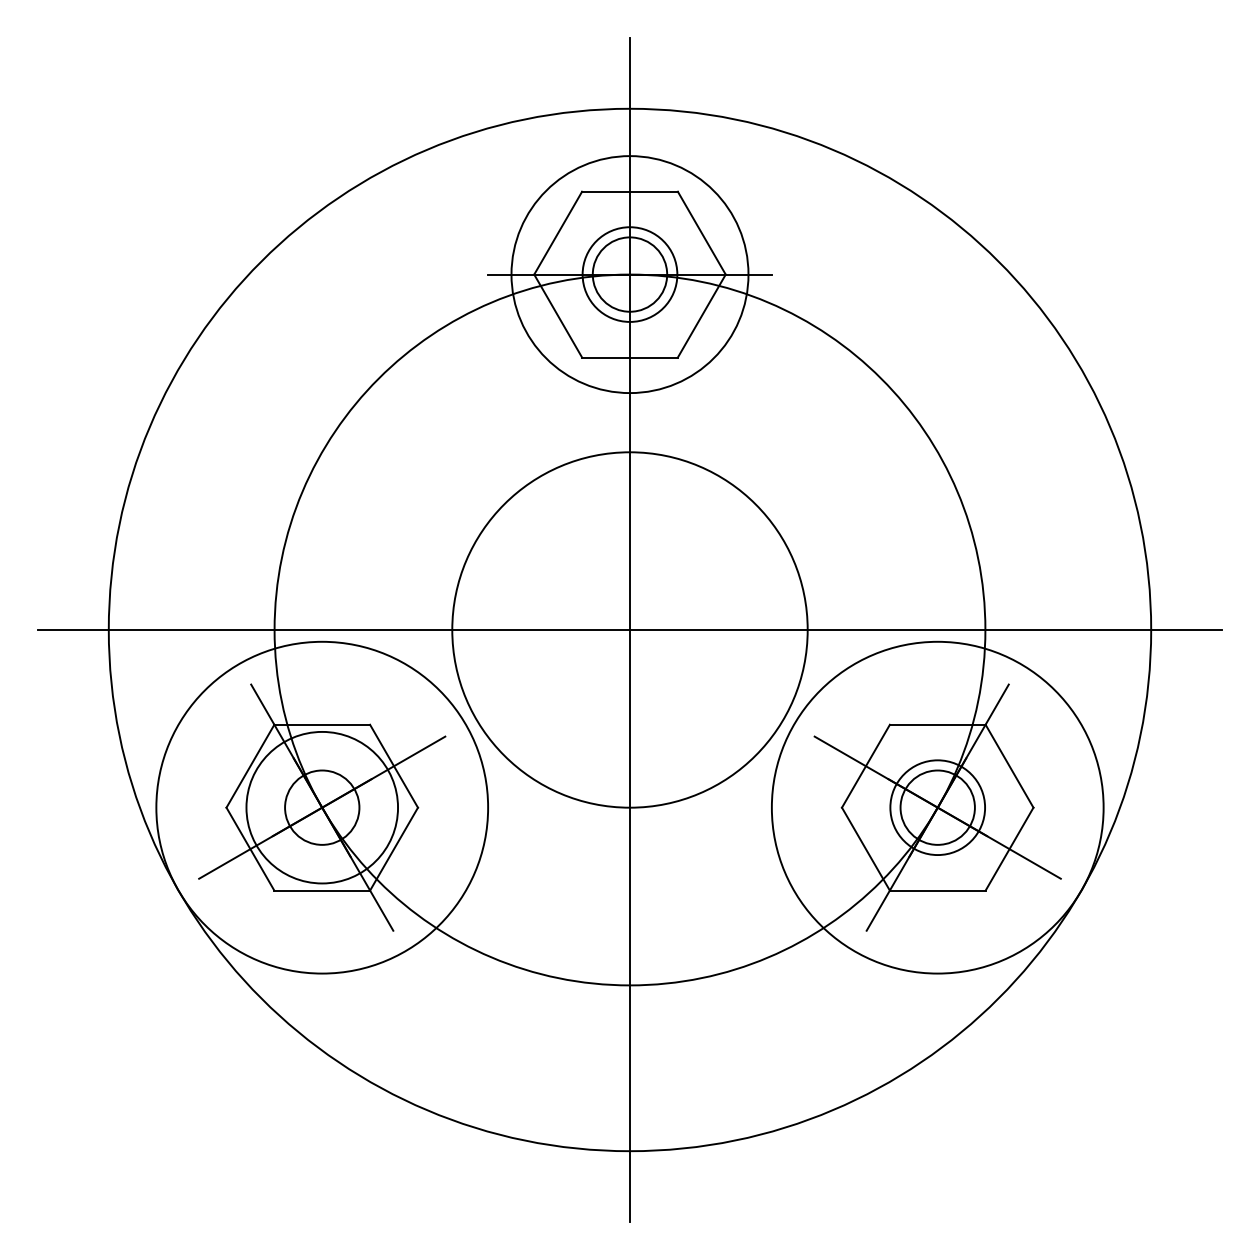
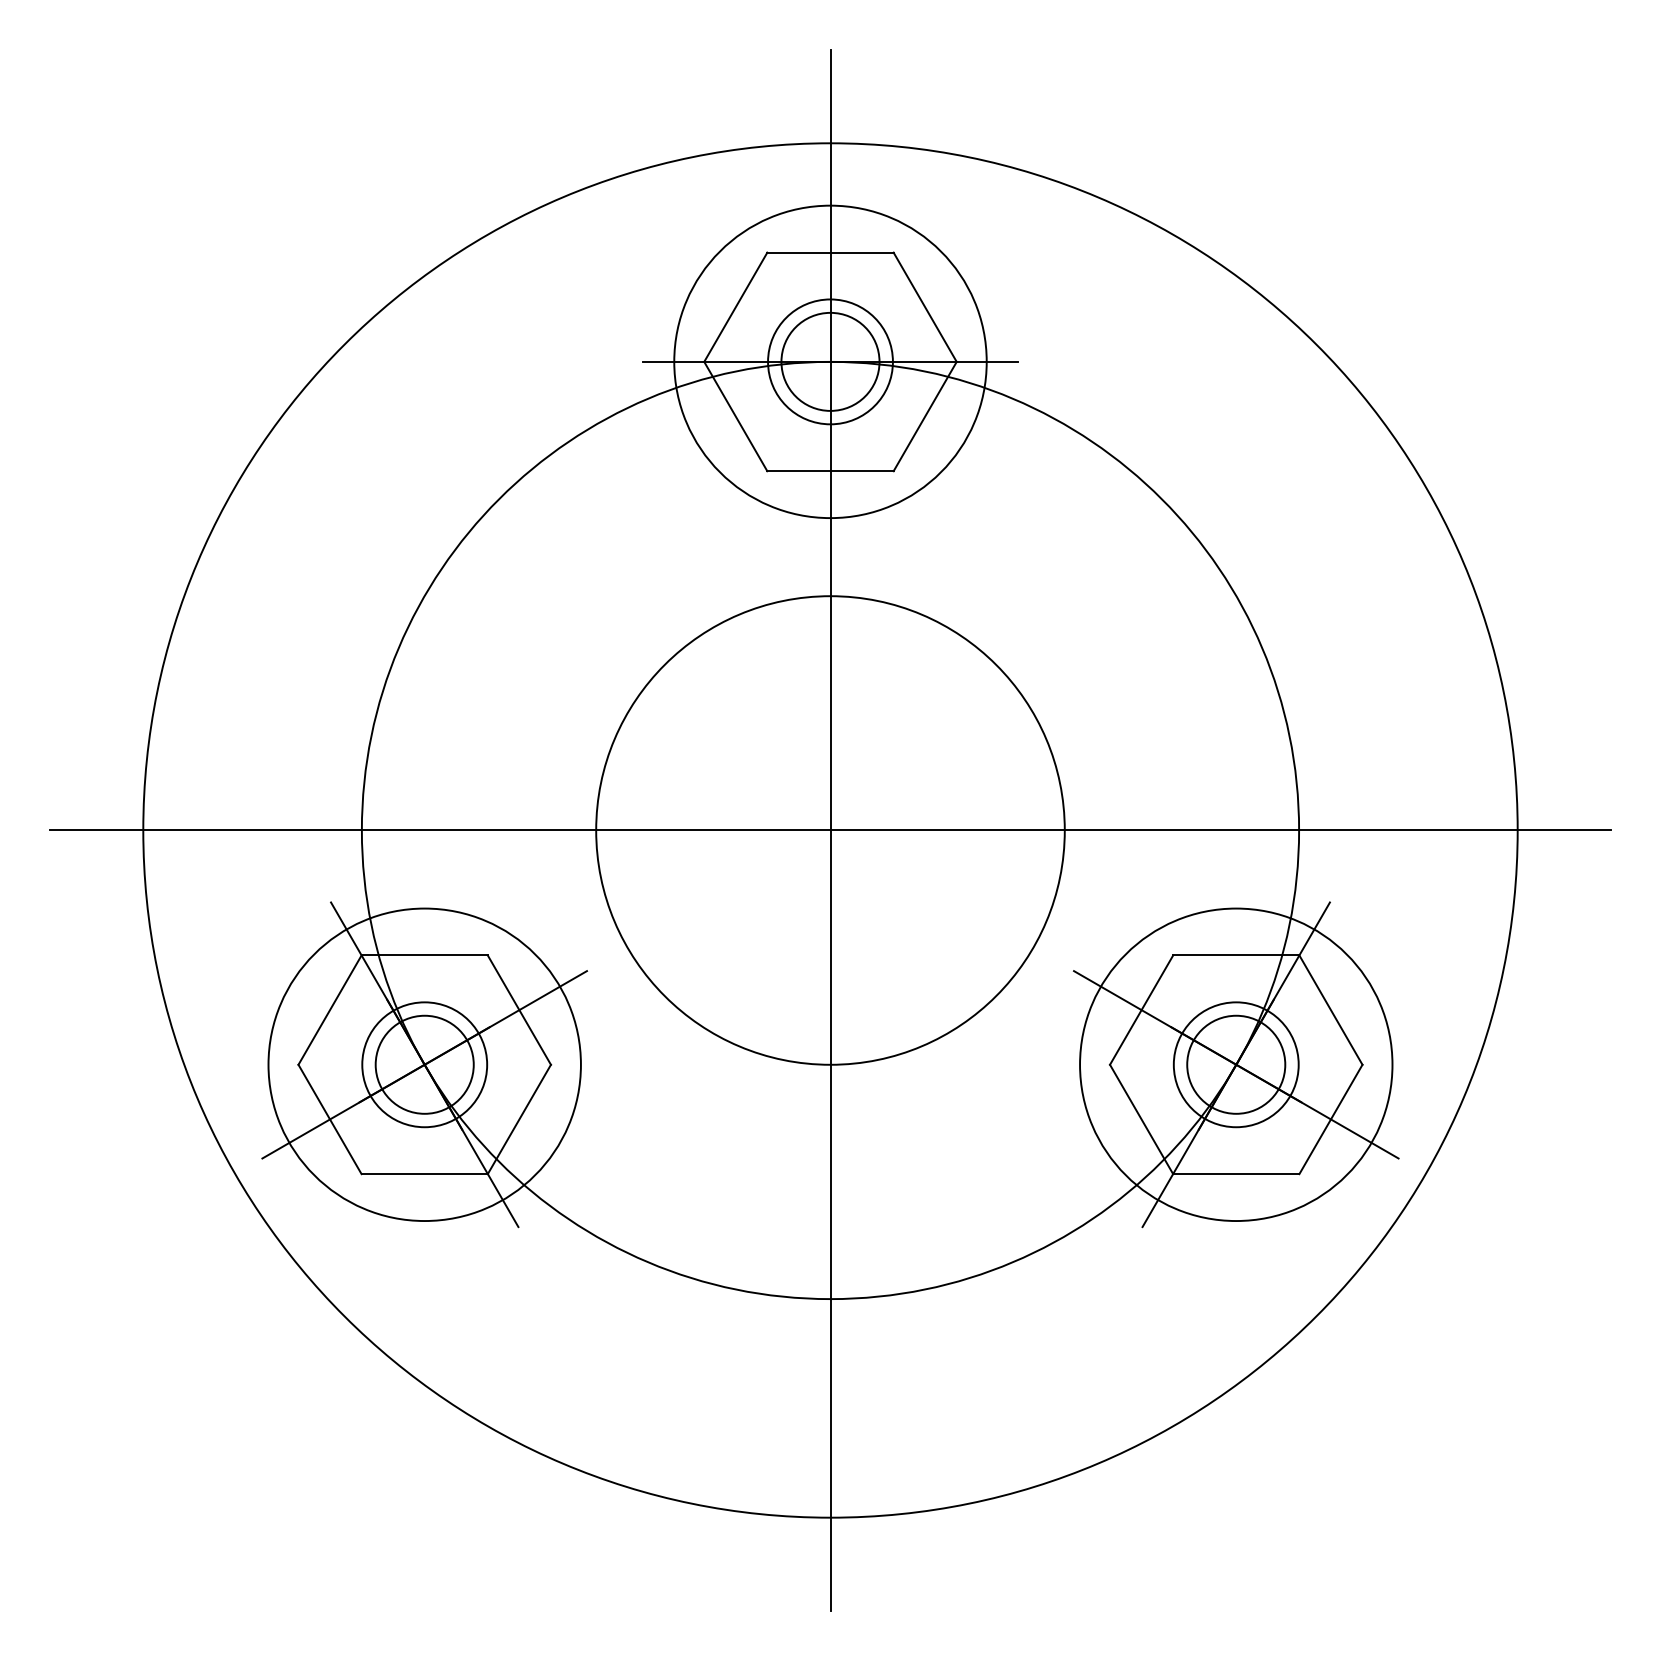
circle: (321, 807) -> (423, 1064), size x0.62
circle: (321, 807) -> (423, 1064), size x0.71
circle: (937, 807) -> (1235, 1064), size x0.71

